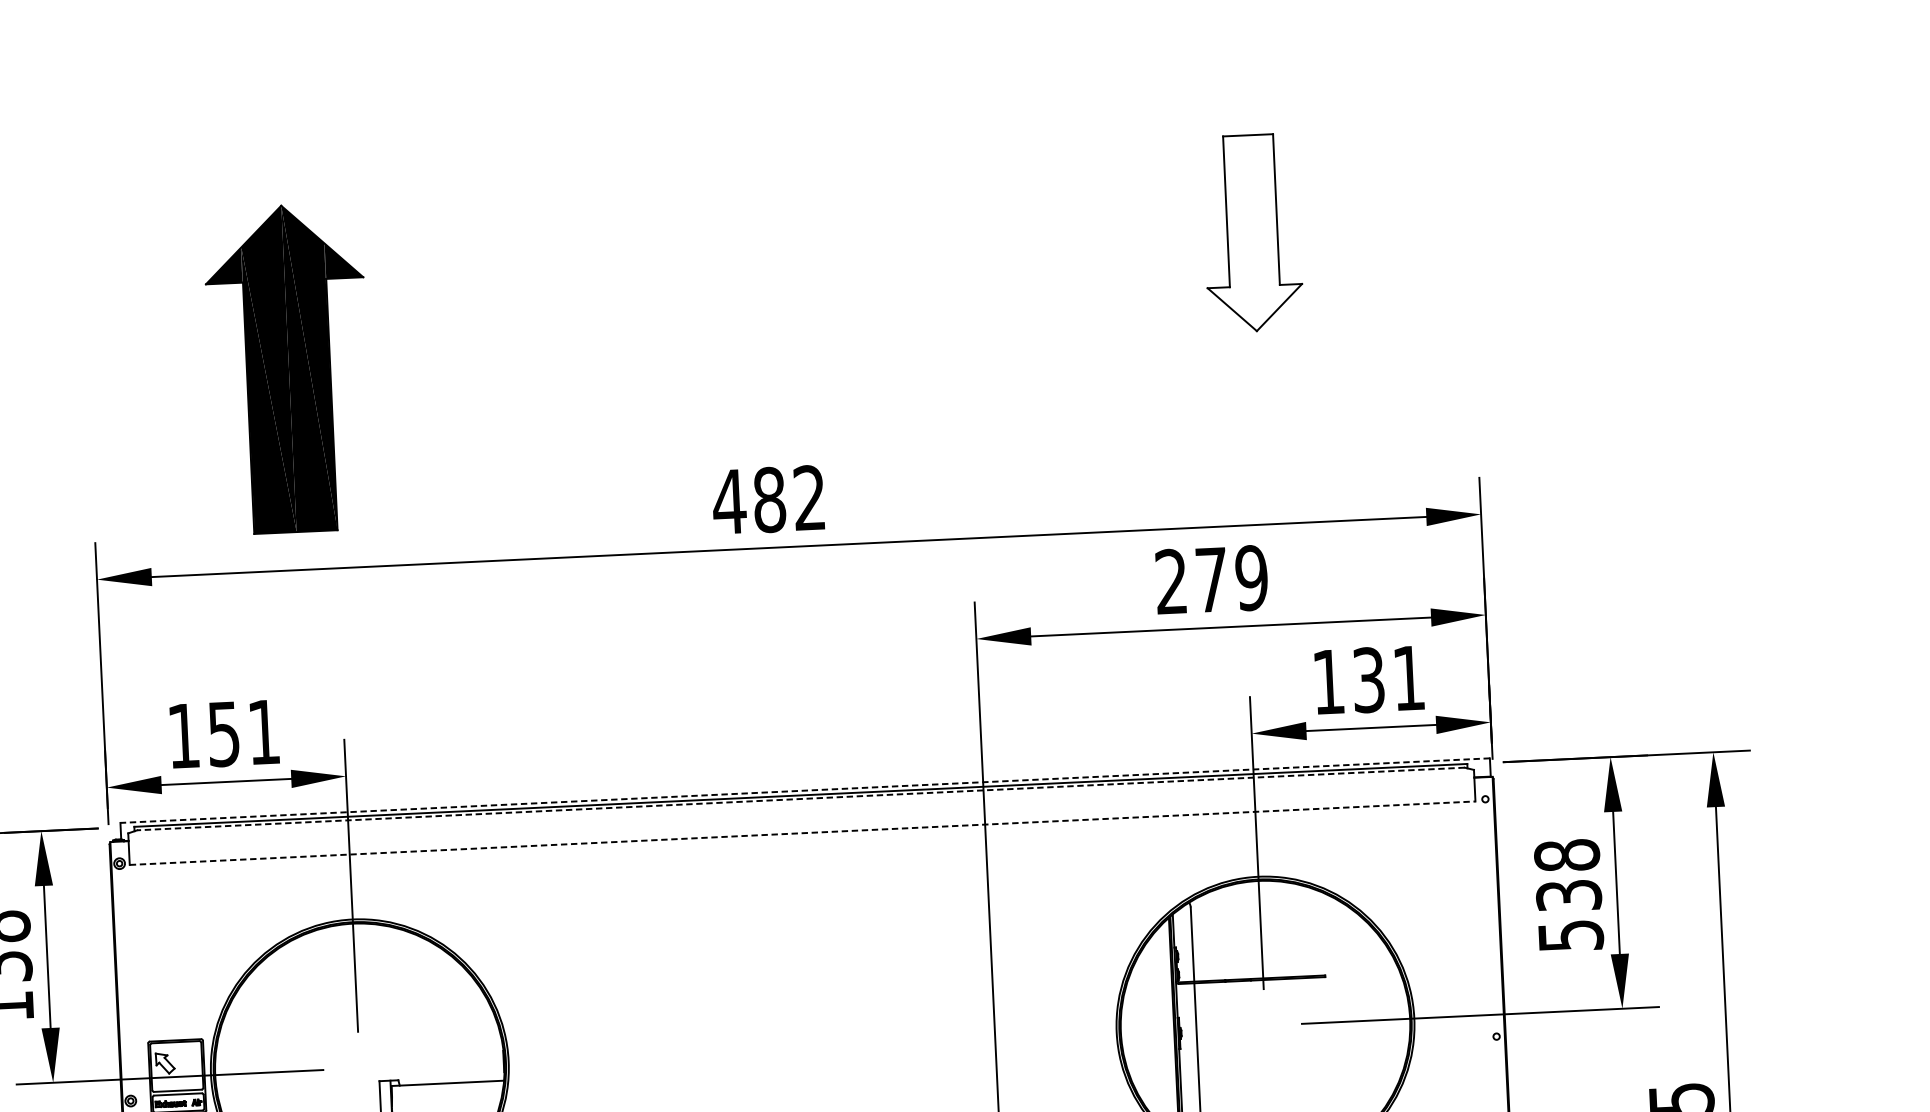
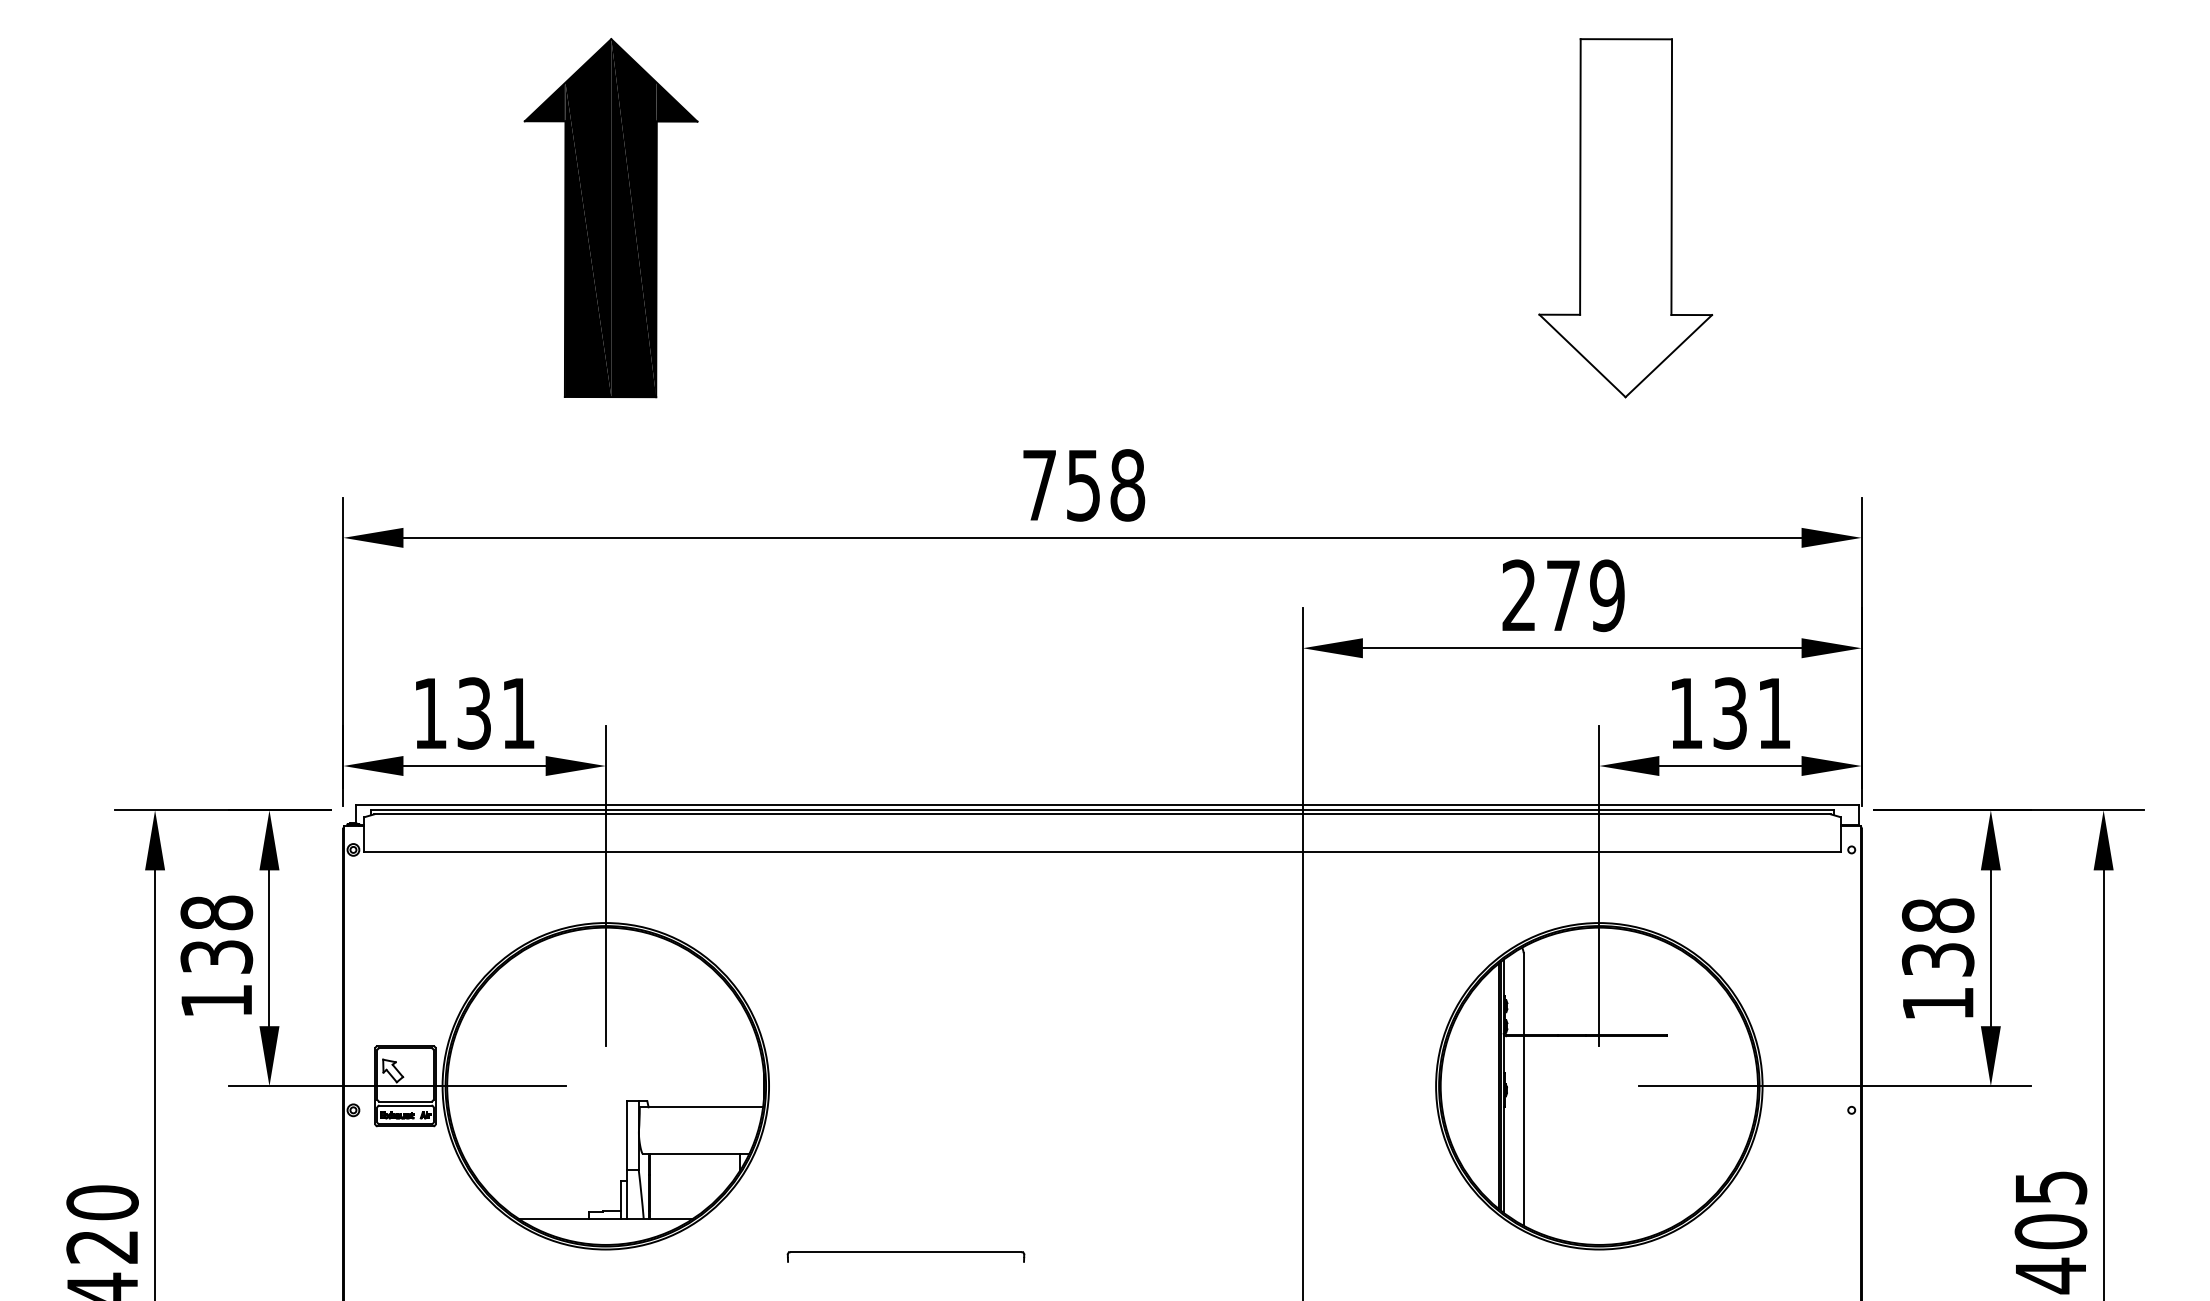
part: (1252, 233) -> (1625, 218), size x1.67
part: (288, 369) -> (610, 218), moved
text: (769, 500) -> (1083, 485), 482 -> 758
text: (224, 734) -> (474, 713), 151 -> 131
line: (805, 790) -> (1107, 805), dashed -> solid
line: (800, 799) -> (1102, 814), dashed -> solid
line: (803, 832) -> (1103, 851), dashed -> solid
text: (1571, 935) -> (1938, 1003), 538 -> 138

